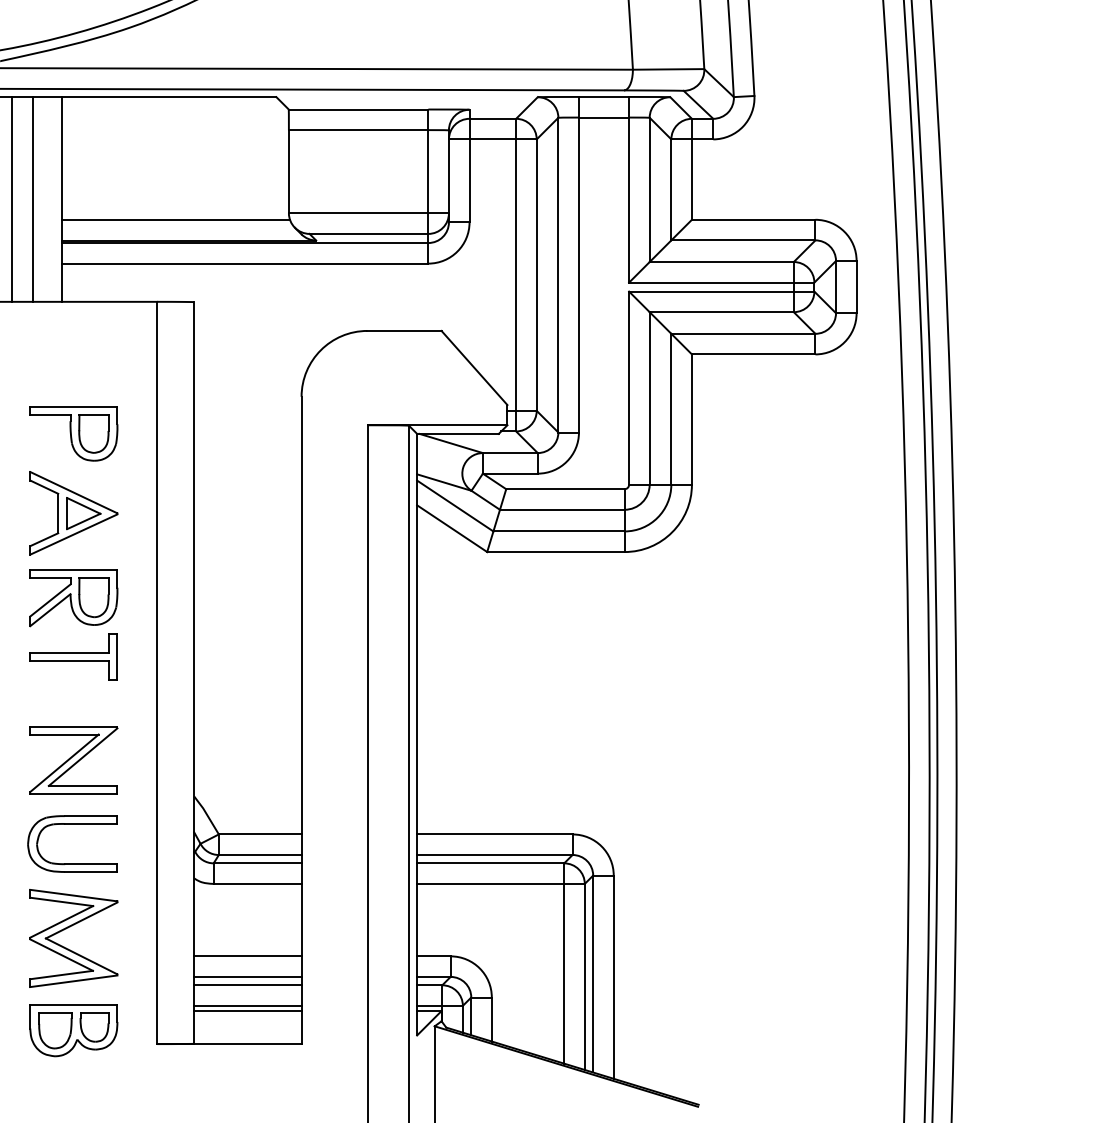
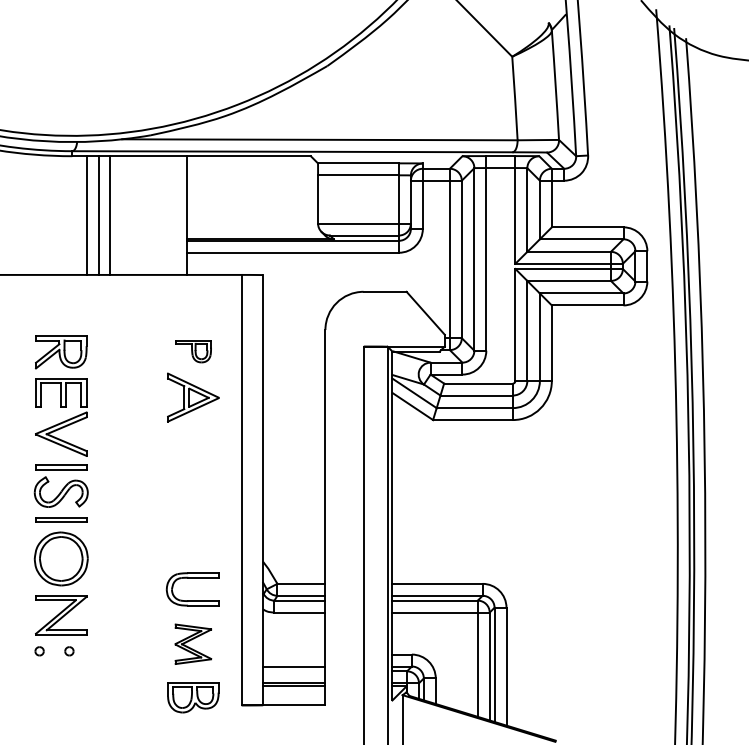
line: (12, 199) -> (157, 215), removed
line: (32, 199) -> (169, 215), removed
line: (175, 220) -> (252, 227), removed
part: (74, 433) -> (193, 351), size x0.7
part: (74, 625) -> (193, 462), removed
part: (74, 759) -> (193, 540), removed
part: (74, 938) -> (193, 644), size x0.7
line: (248, 956) -> (294, 654), removed
line: (248, 985) -> (294, 671), removed

